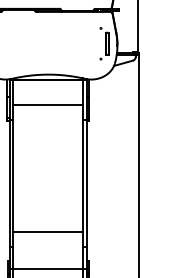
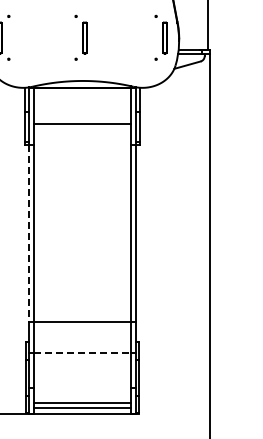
part: (46, 43) -> (80, 37), added
line: (9, 183) -> (28, 233), solid -> dashed
line: (48, 232) -> (82, 322), moved
line: (48, 269) -> (82, 352), solid -> dashed

